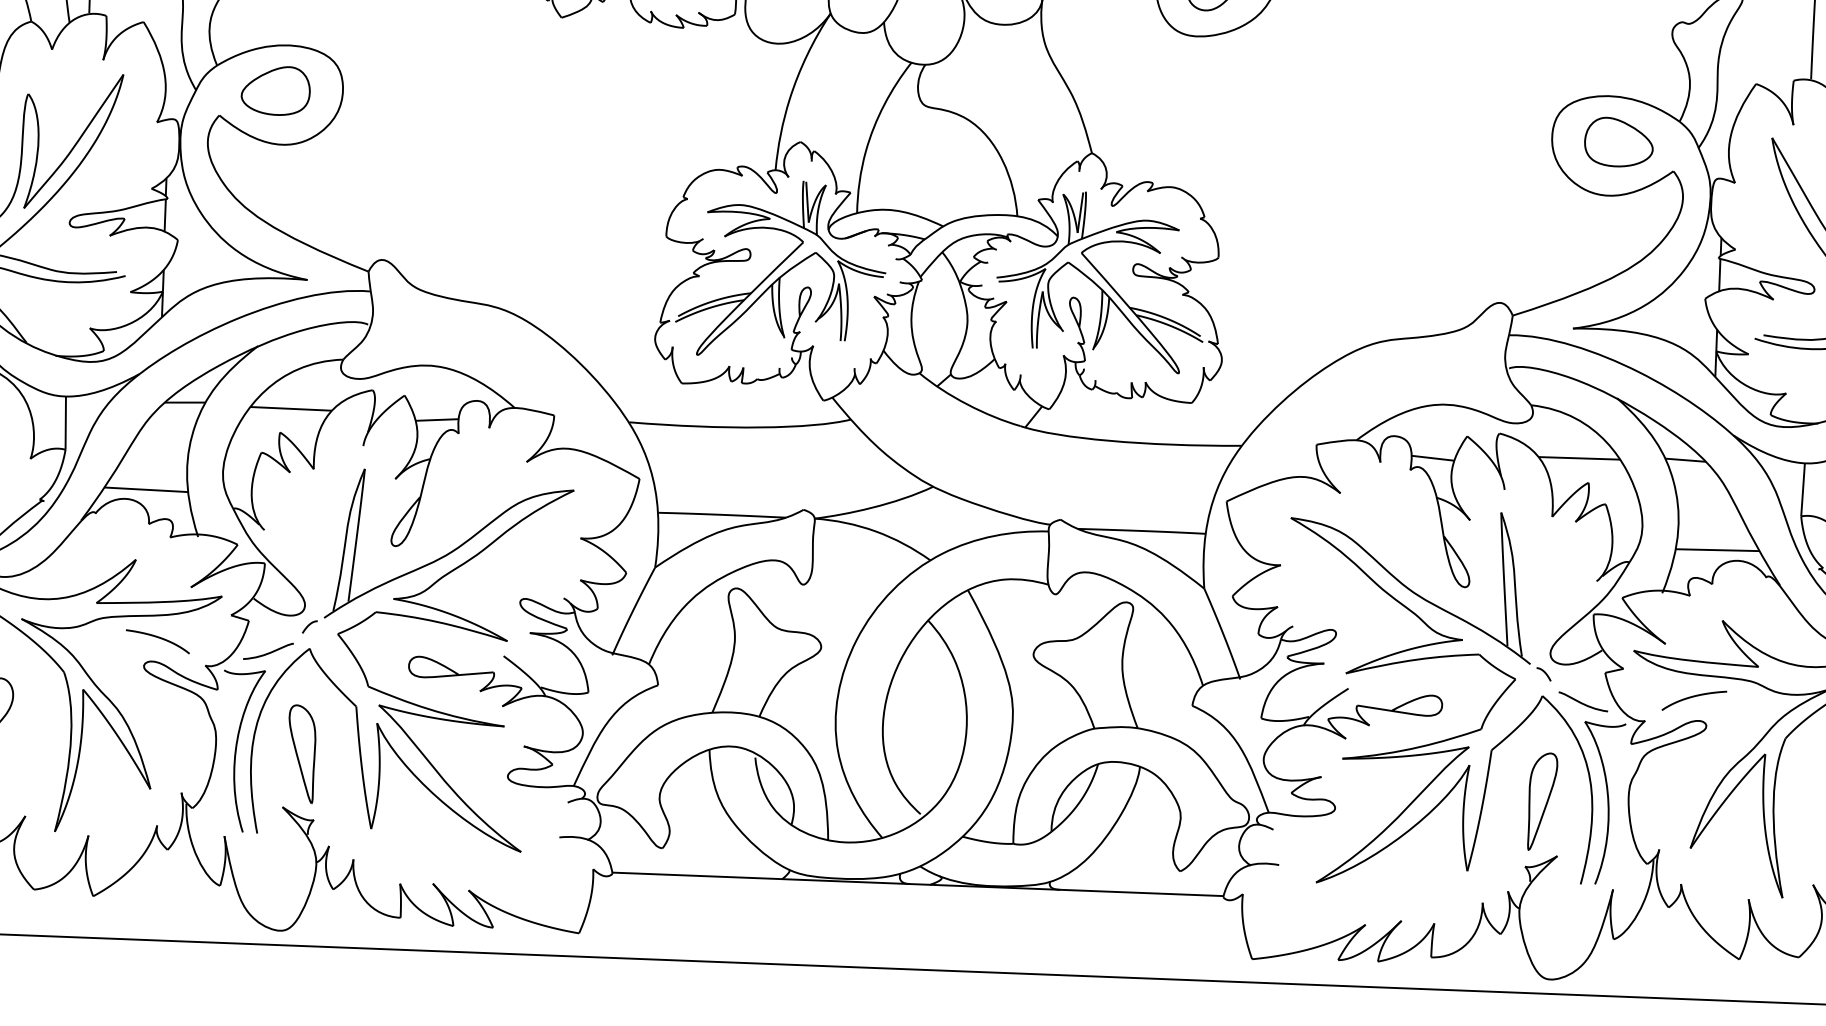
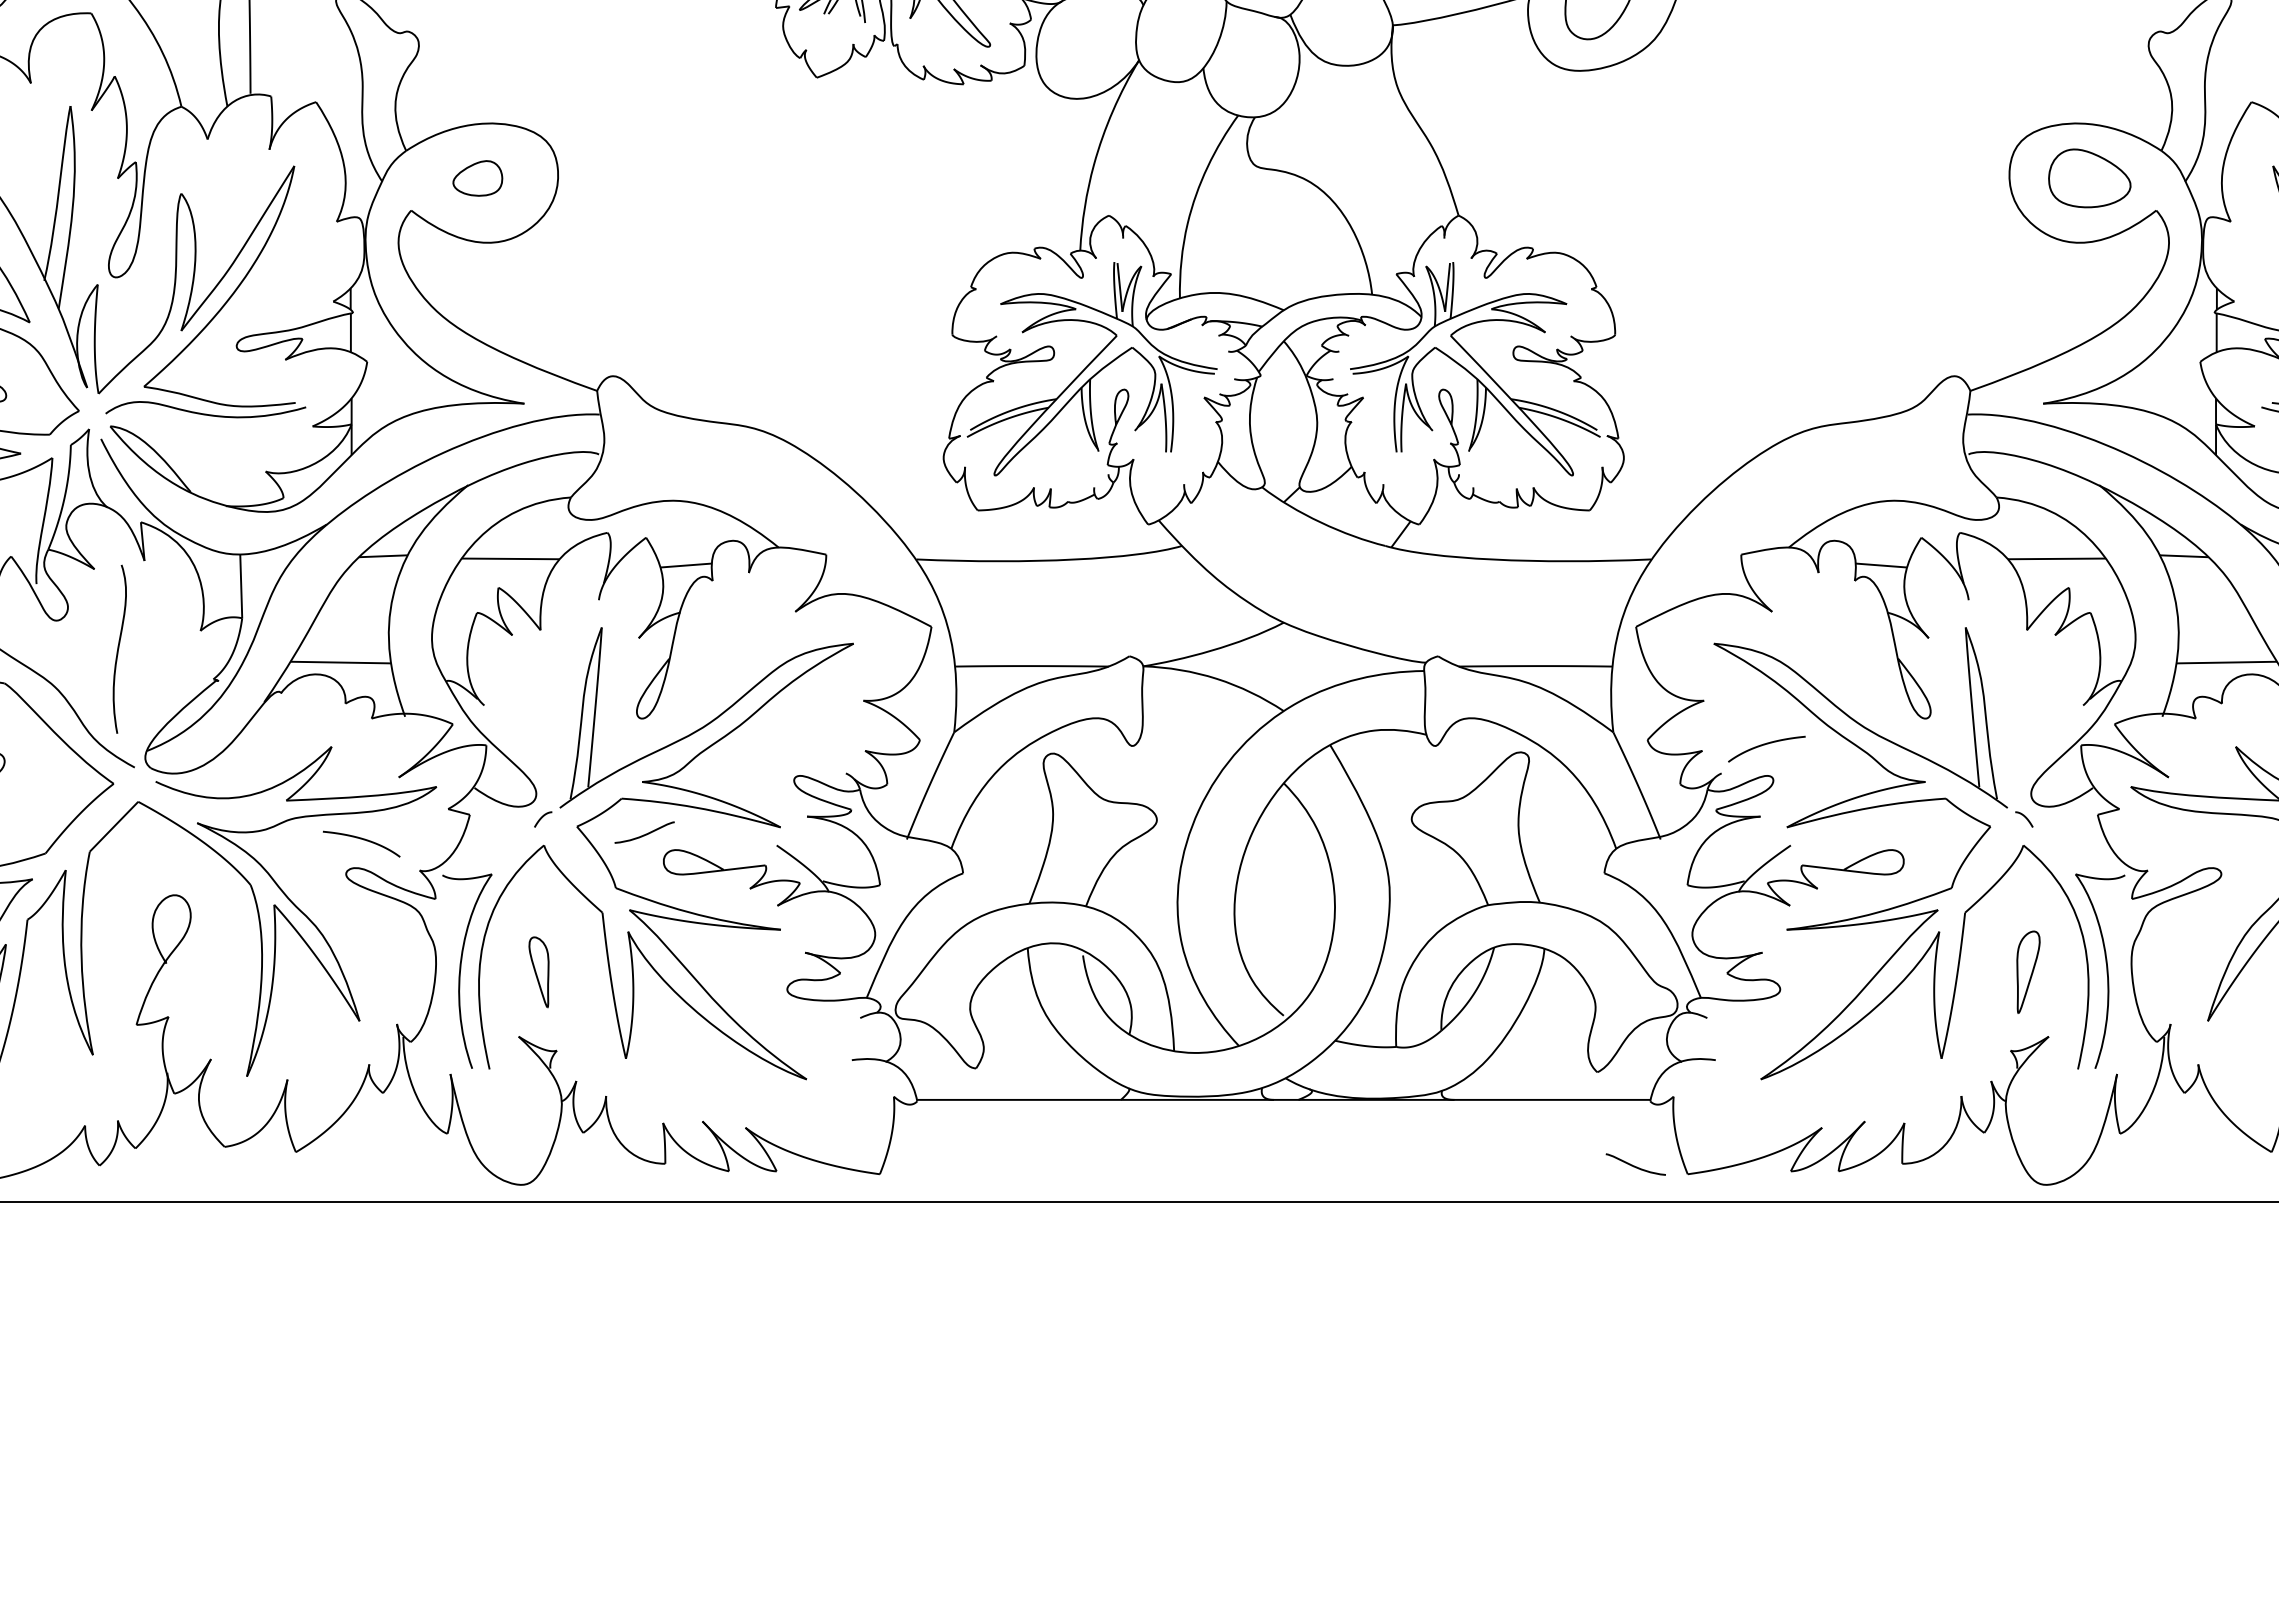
part: (275, 90) -> (477, 178), size x0.6
curve: (269, 652) -> (645, 833), moved
curve: (1693, 697) -> (1765, 745), moved
curve: (1582, 702) -> (1634, 1165), moved
part: (301, 754) -> (538, 972), size x0.6
part: (1542, 802) -> (2028, 972), size x0.7

